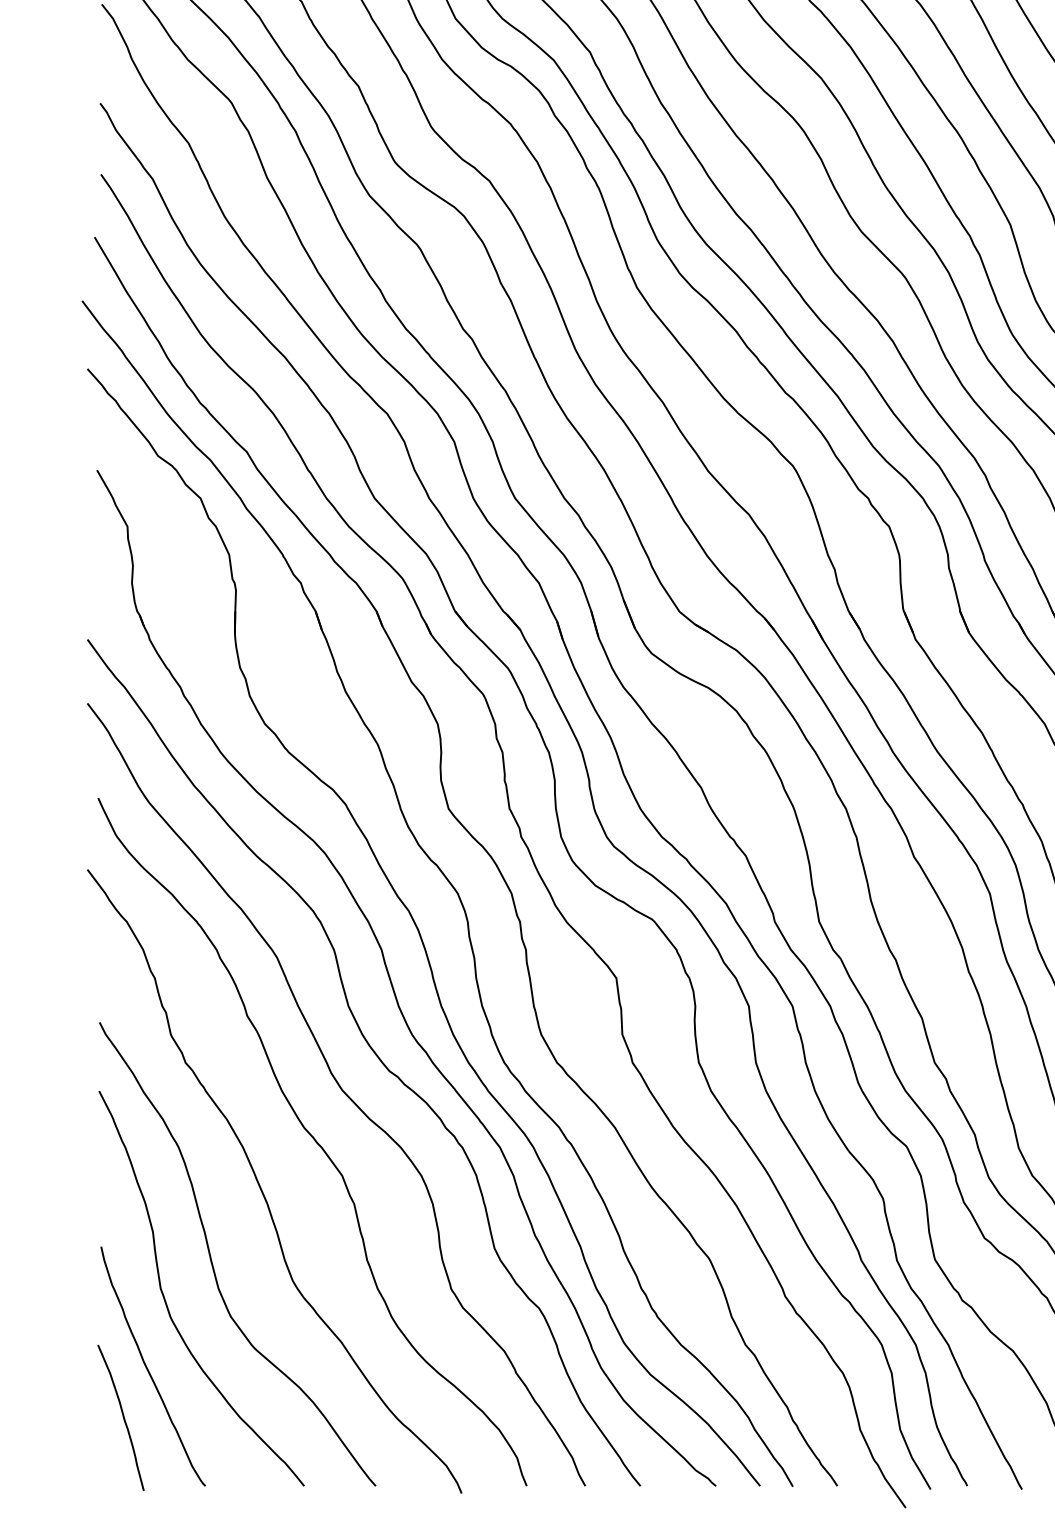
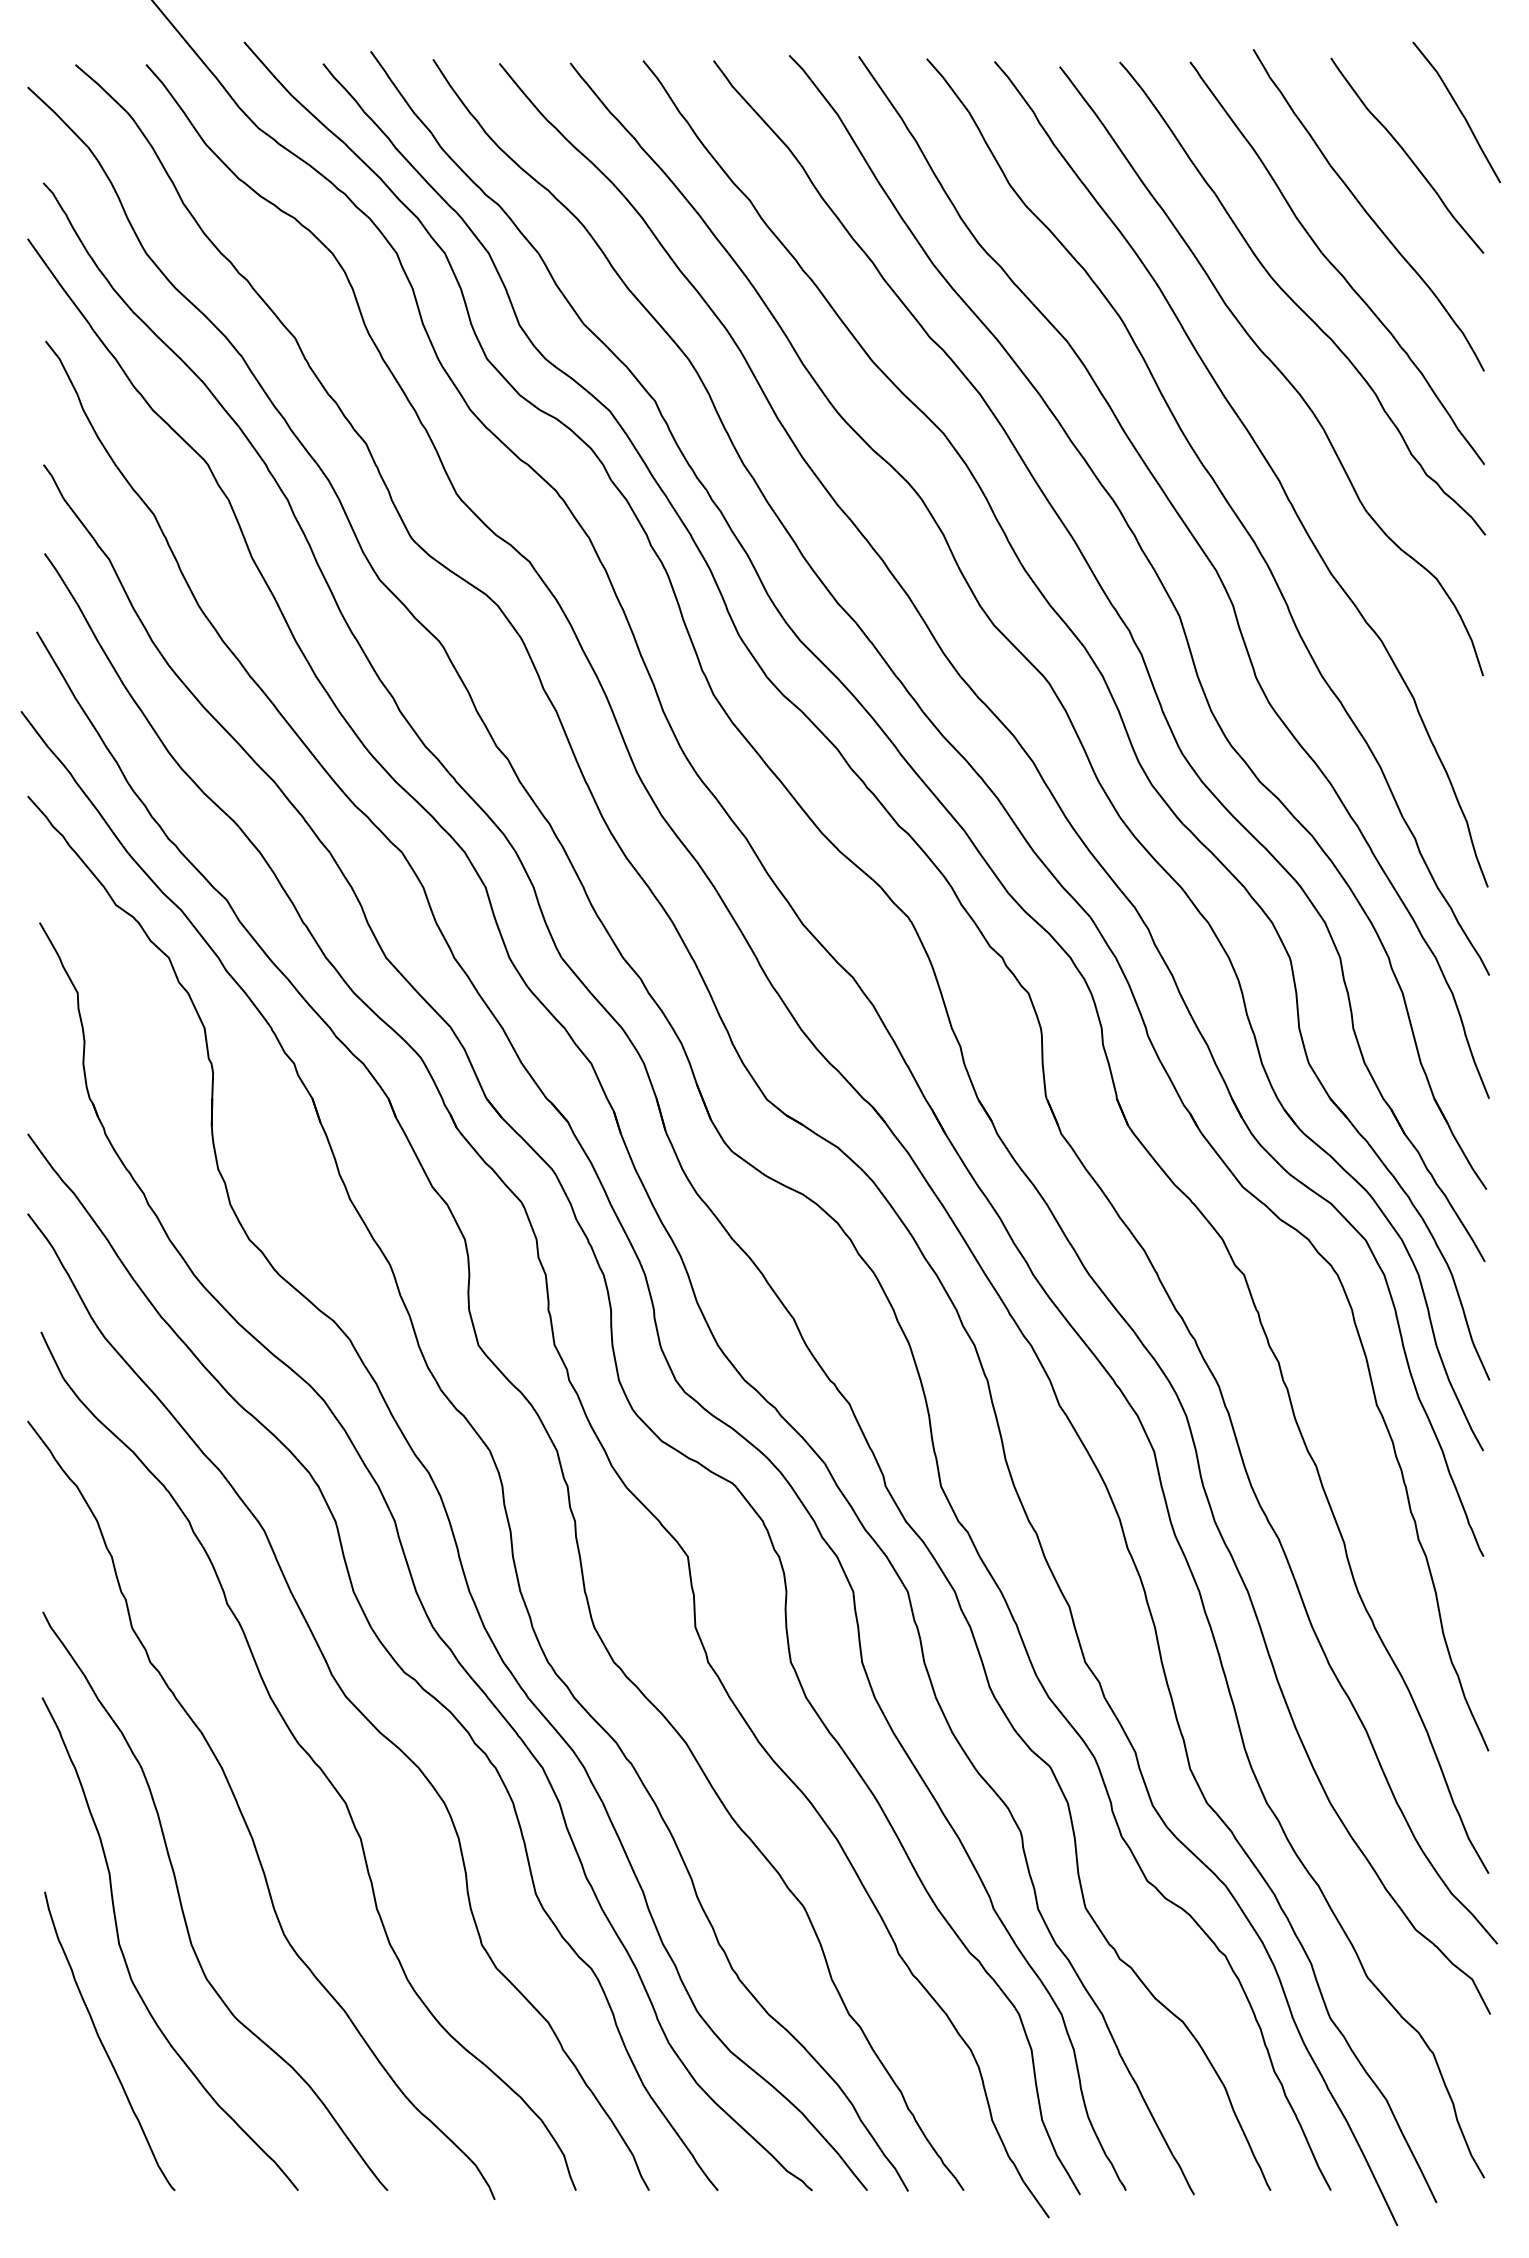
curve: (122, 1416) -> (71, 2103), removed

